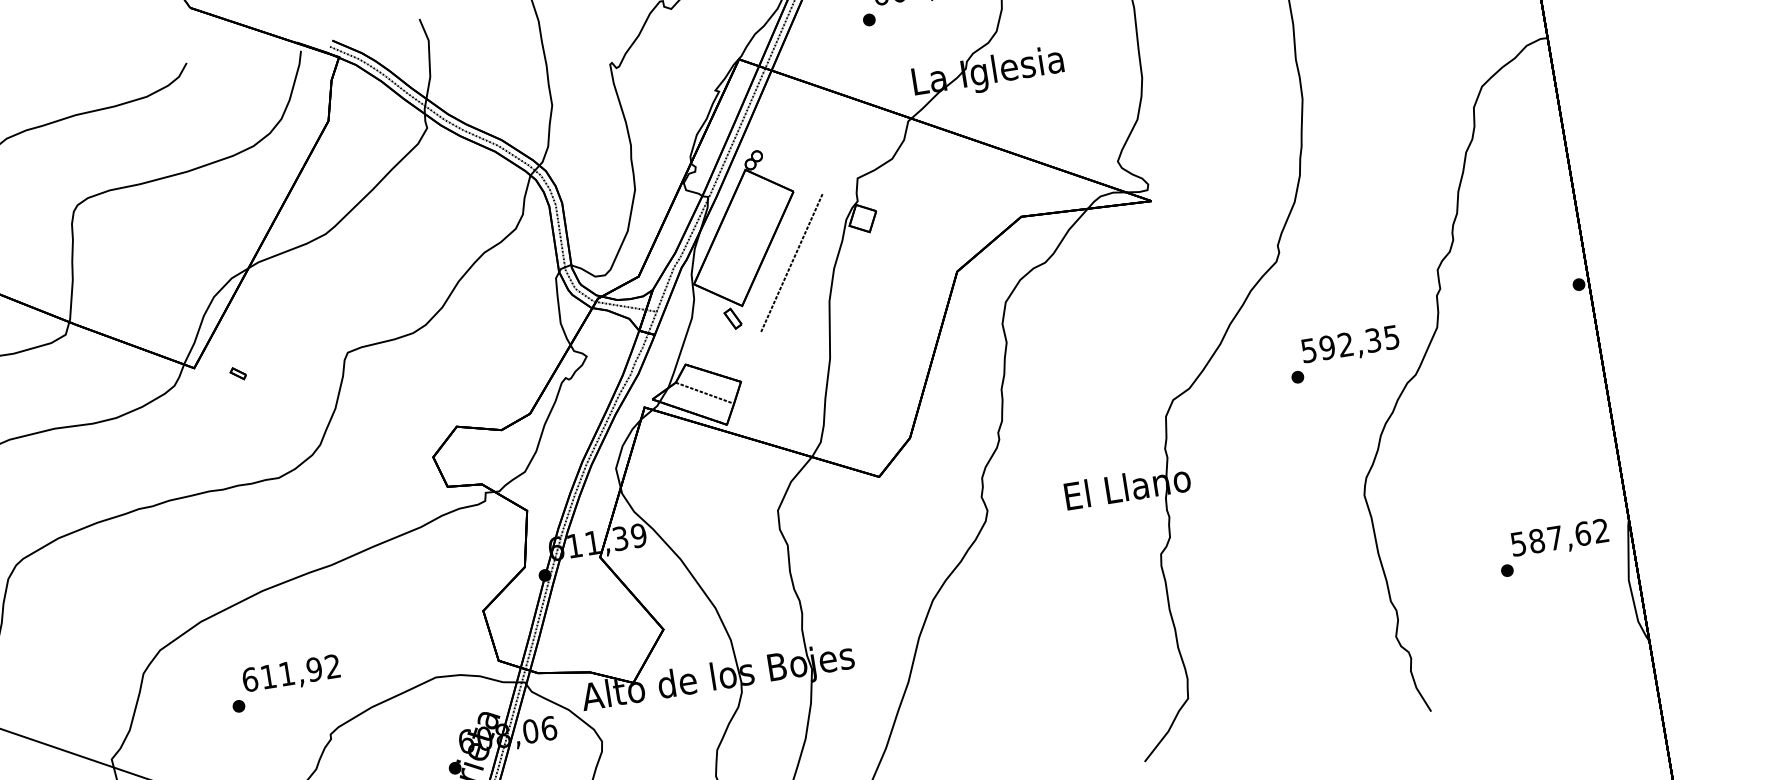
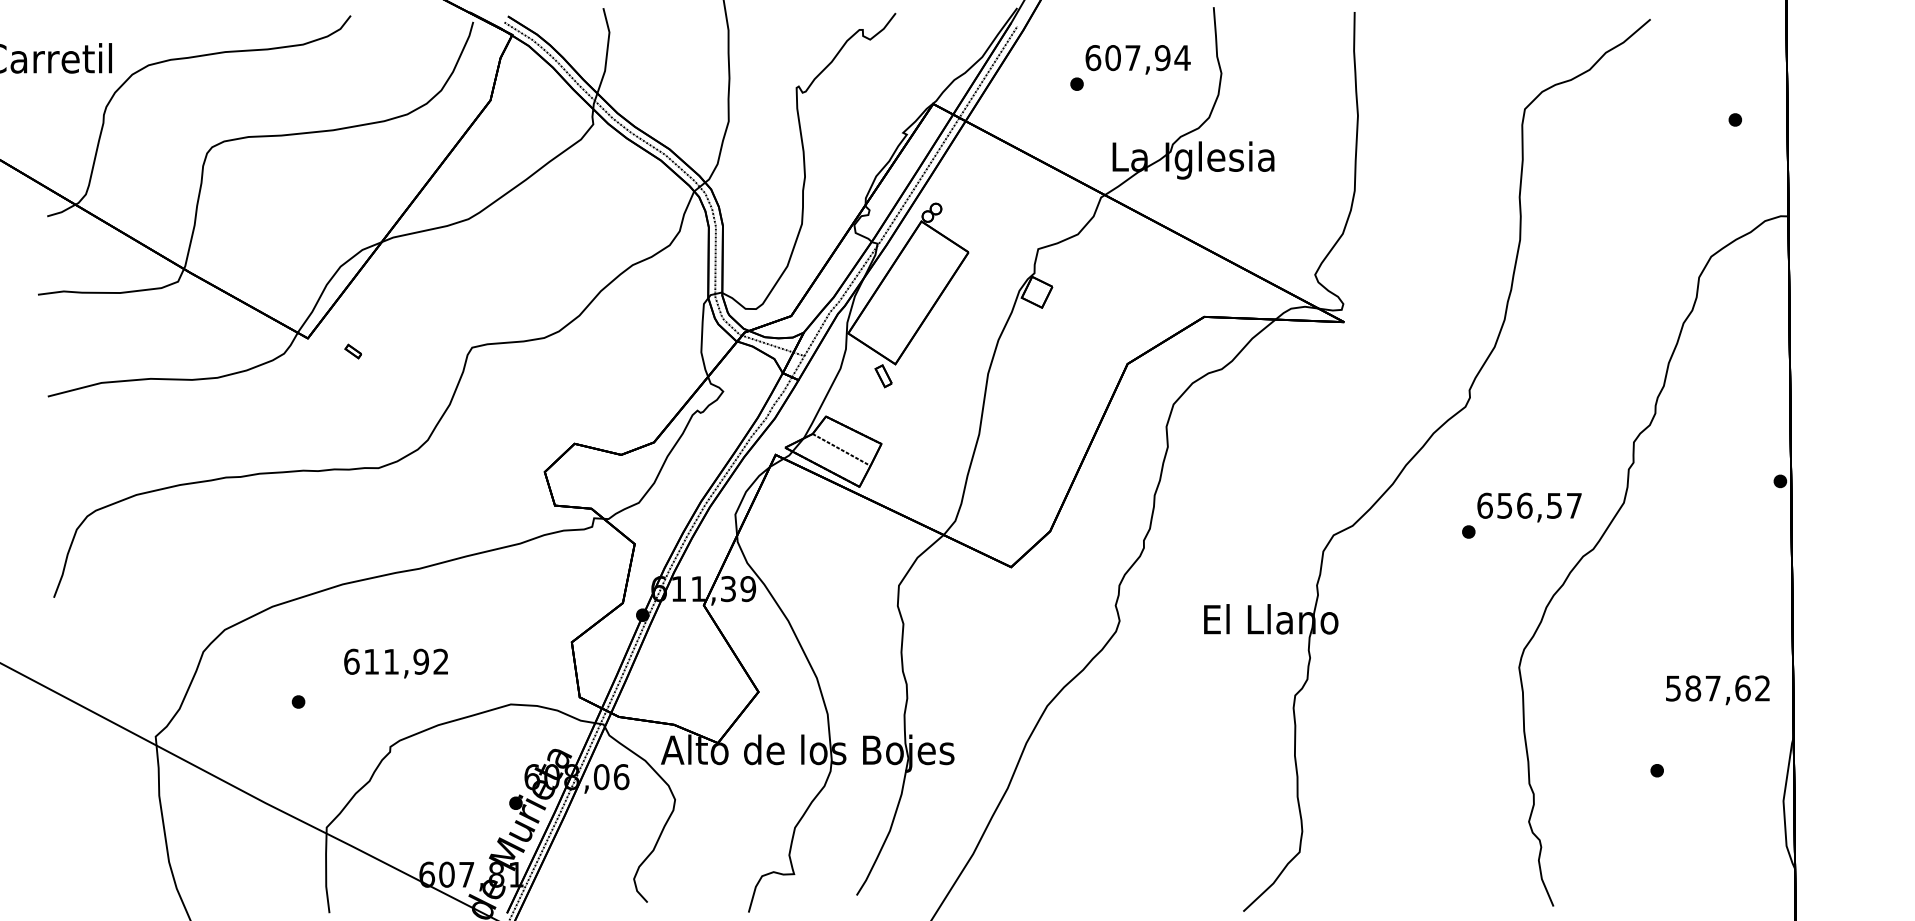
line: (792, 262) -> (955, 326), removed
text: (1350, 343) -> (1529, 505), 592,35 -> 656,57
text: (1559, 539) -> (1717, 690), moved
text: (290, 674) -> (395, 663), moved

